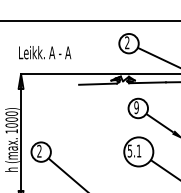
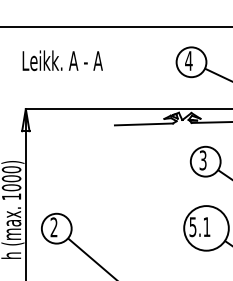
text: (126, 42) -> (187, 60), 2 -> 4
text: (45, 52) -> (63, 60), moved
text: (136, 107) -> (202, 160), 9 -> 3

